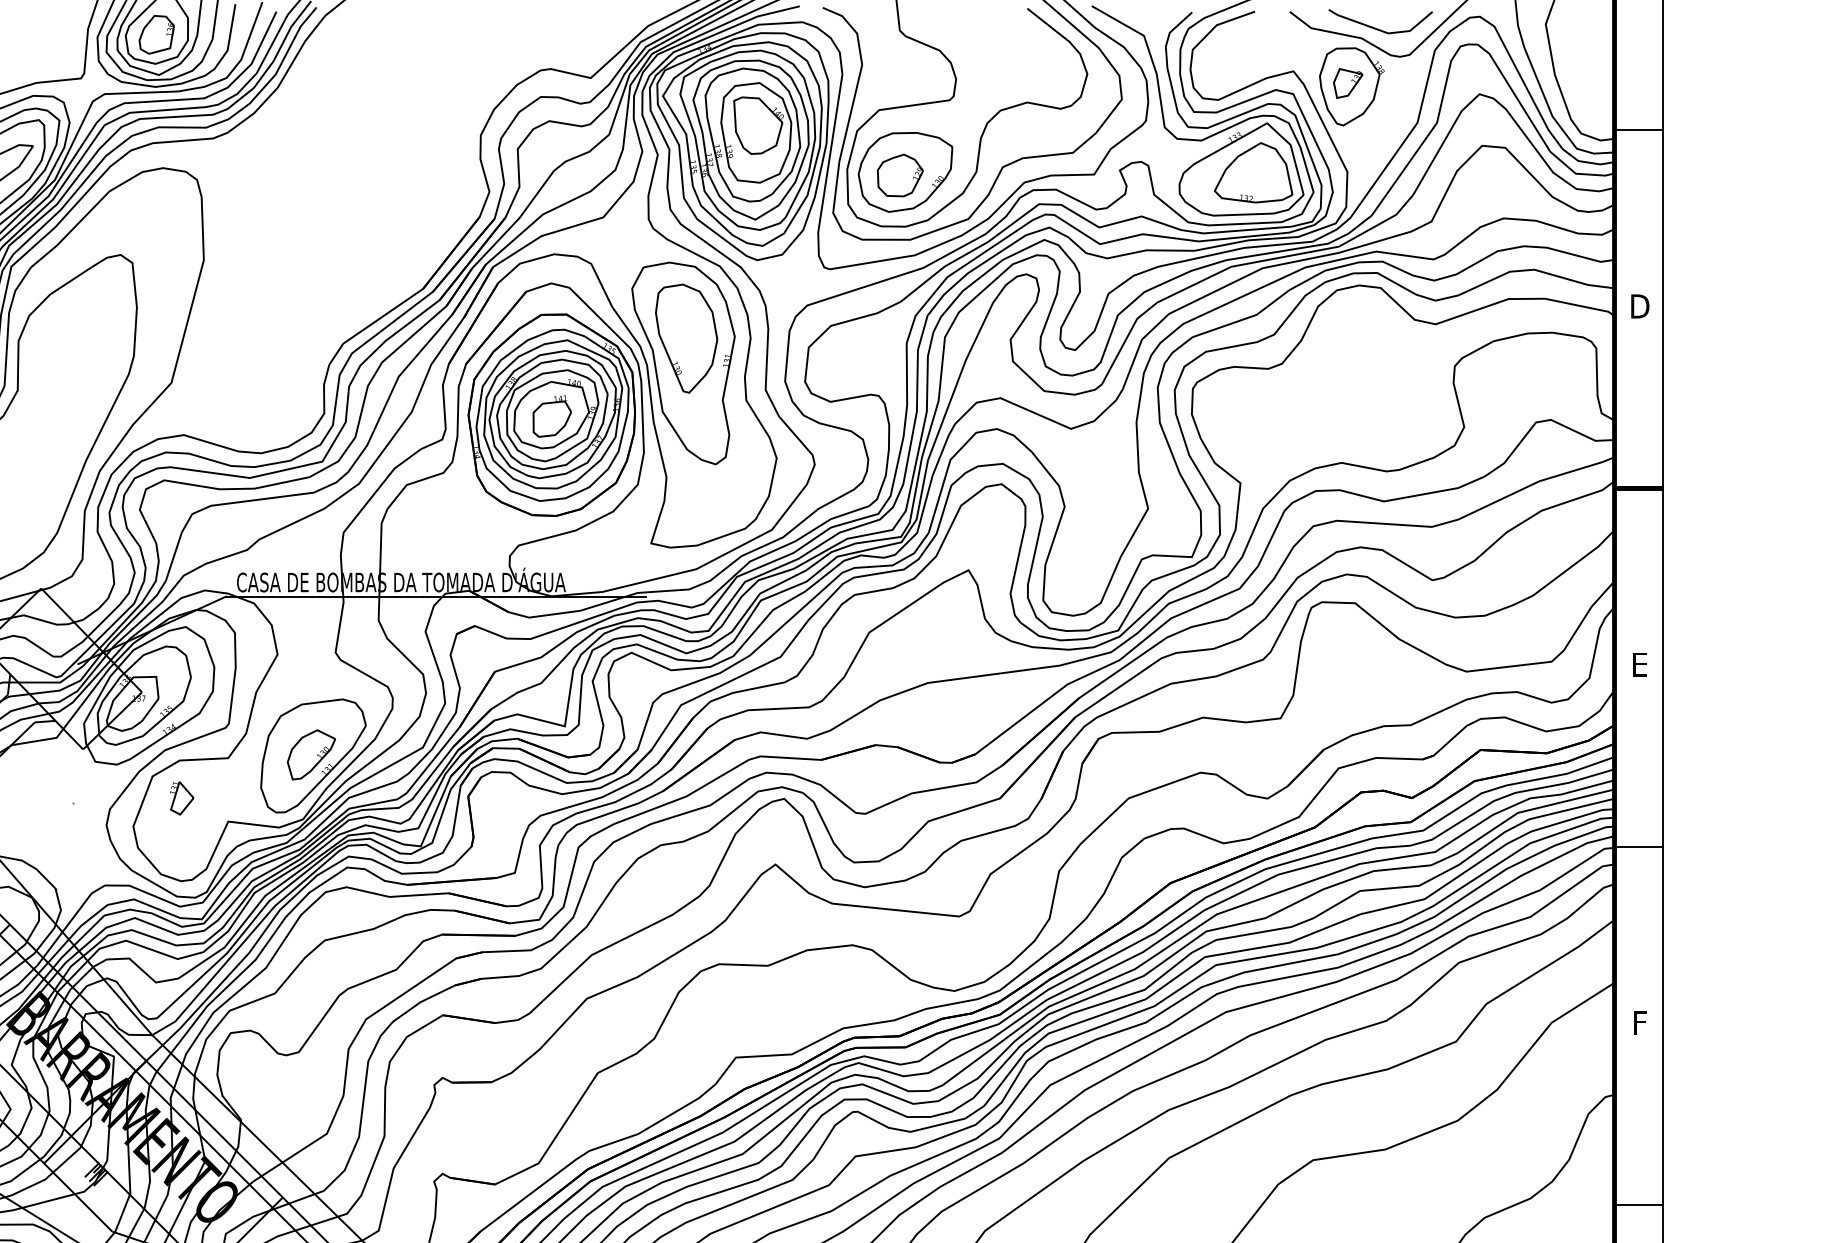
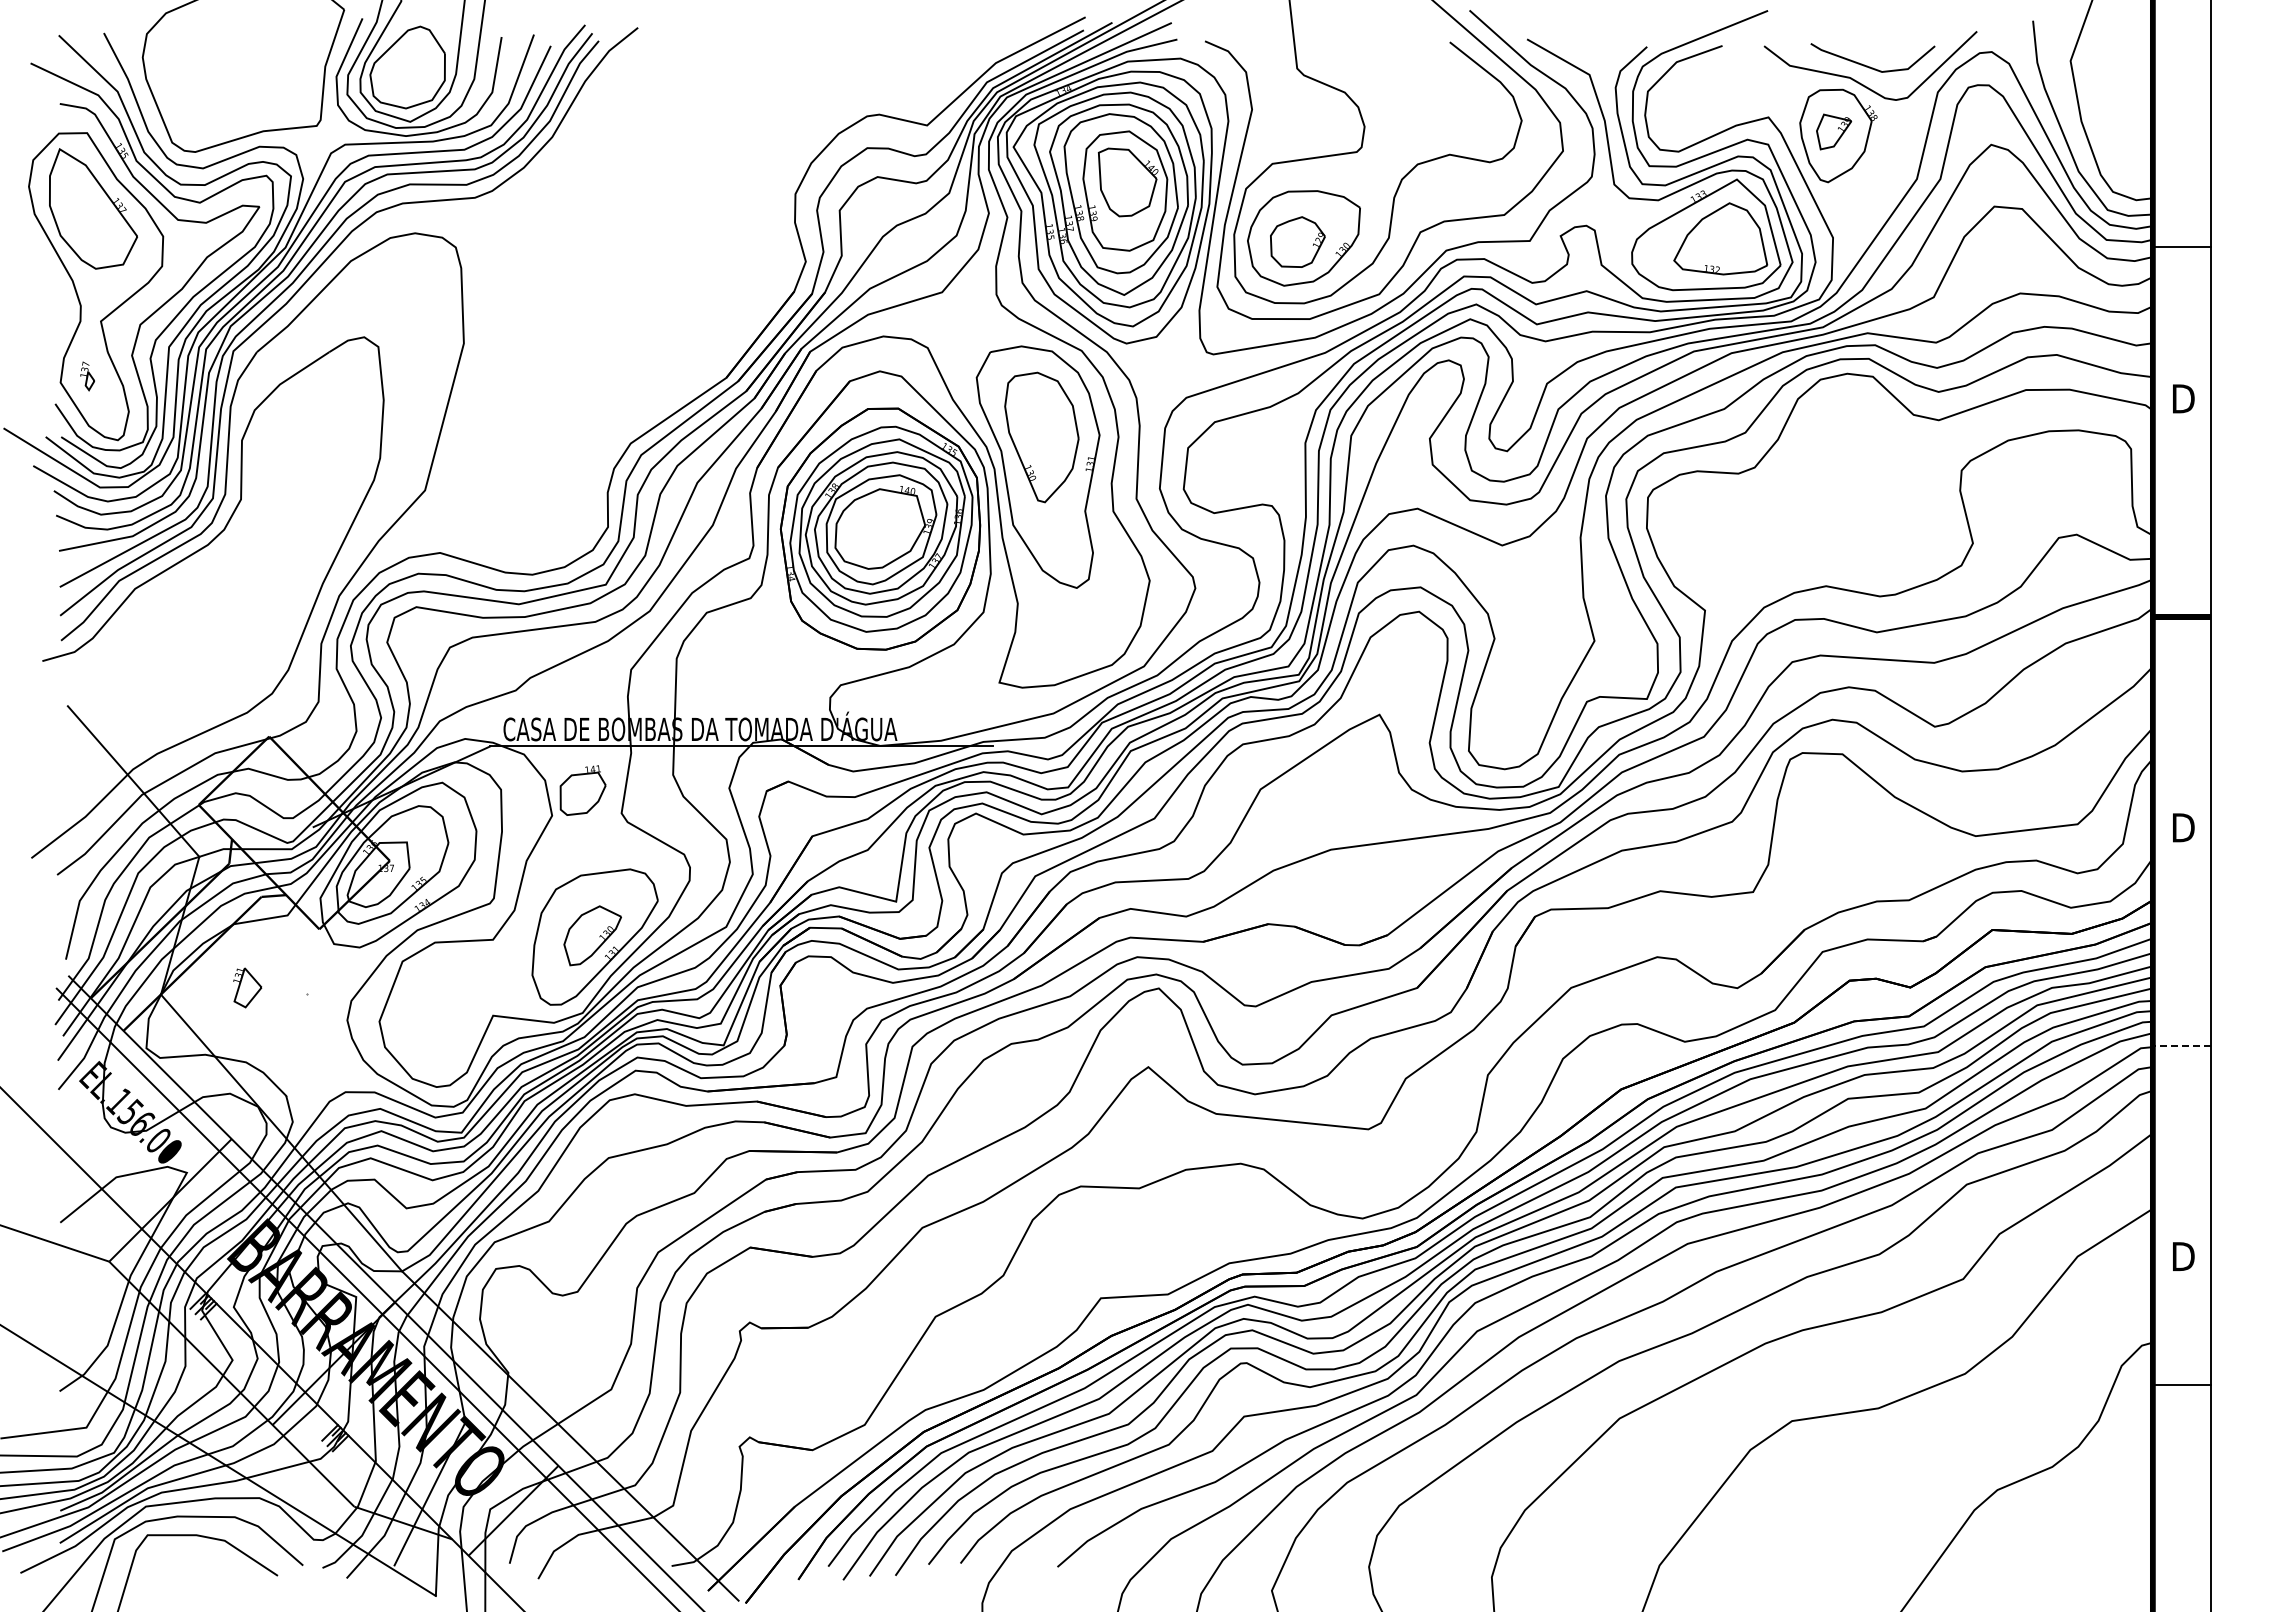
part: (156, 34) -> (407, 73), removed
line: (1638, 130) -> (2181, 247), moved
part: (551, 416) -> (582, 790), moved
text: (1640, 664) -> (2183, 827), E -> D
part: (181, 798) -> (247, 987), moved
line: (1638, 846) -> (2181, 1045), solid -> dashed
text: (1640, 1022) -> (2183, 1256), F -> D
line: (1638, 1204) -> (2181, 1384), moved

